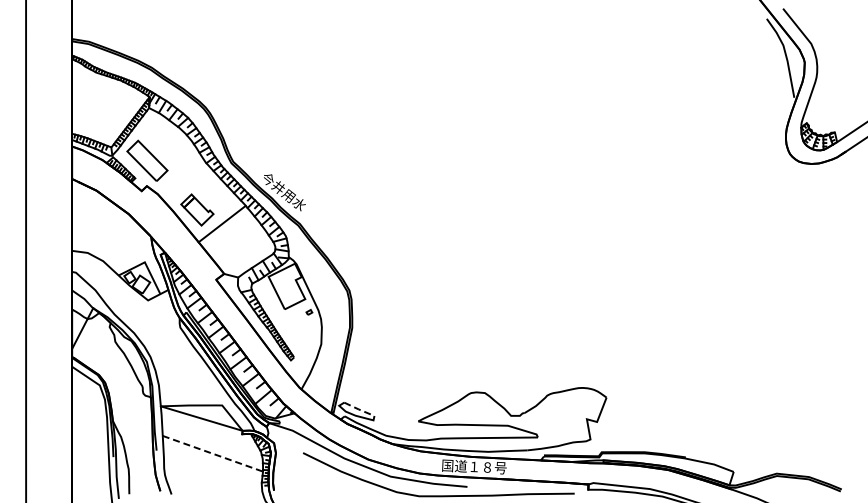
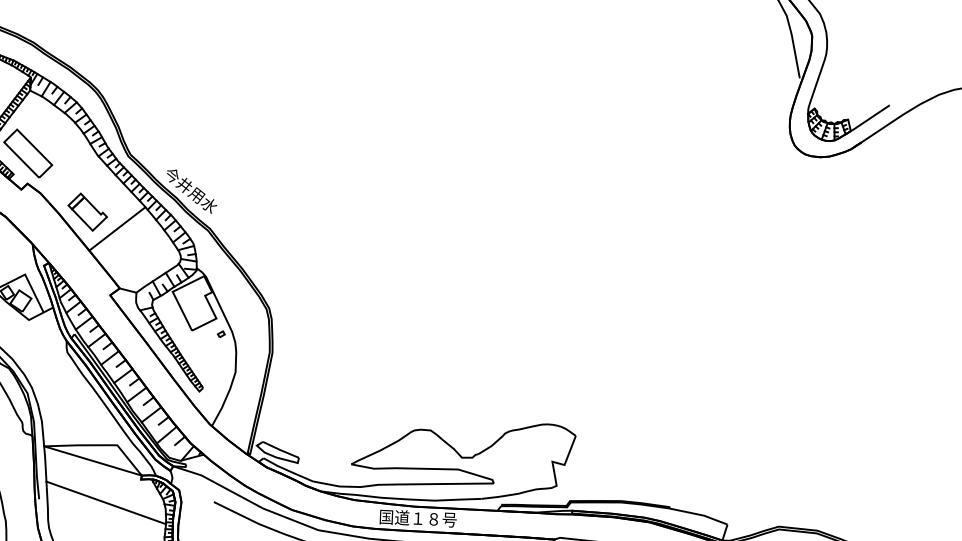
line: (358, 409) -> (279, 450), dashed -> solid
line: (213, 453) -> (106, 502), dashed -> solid

